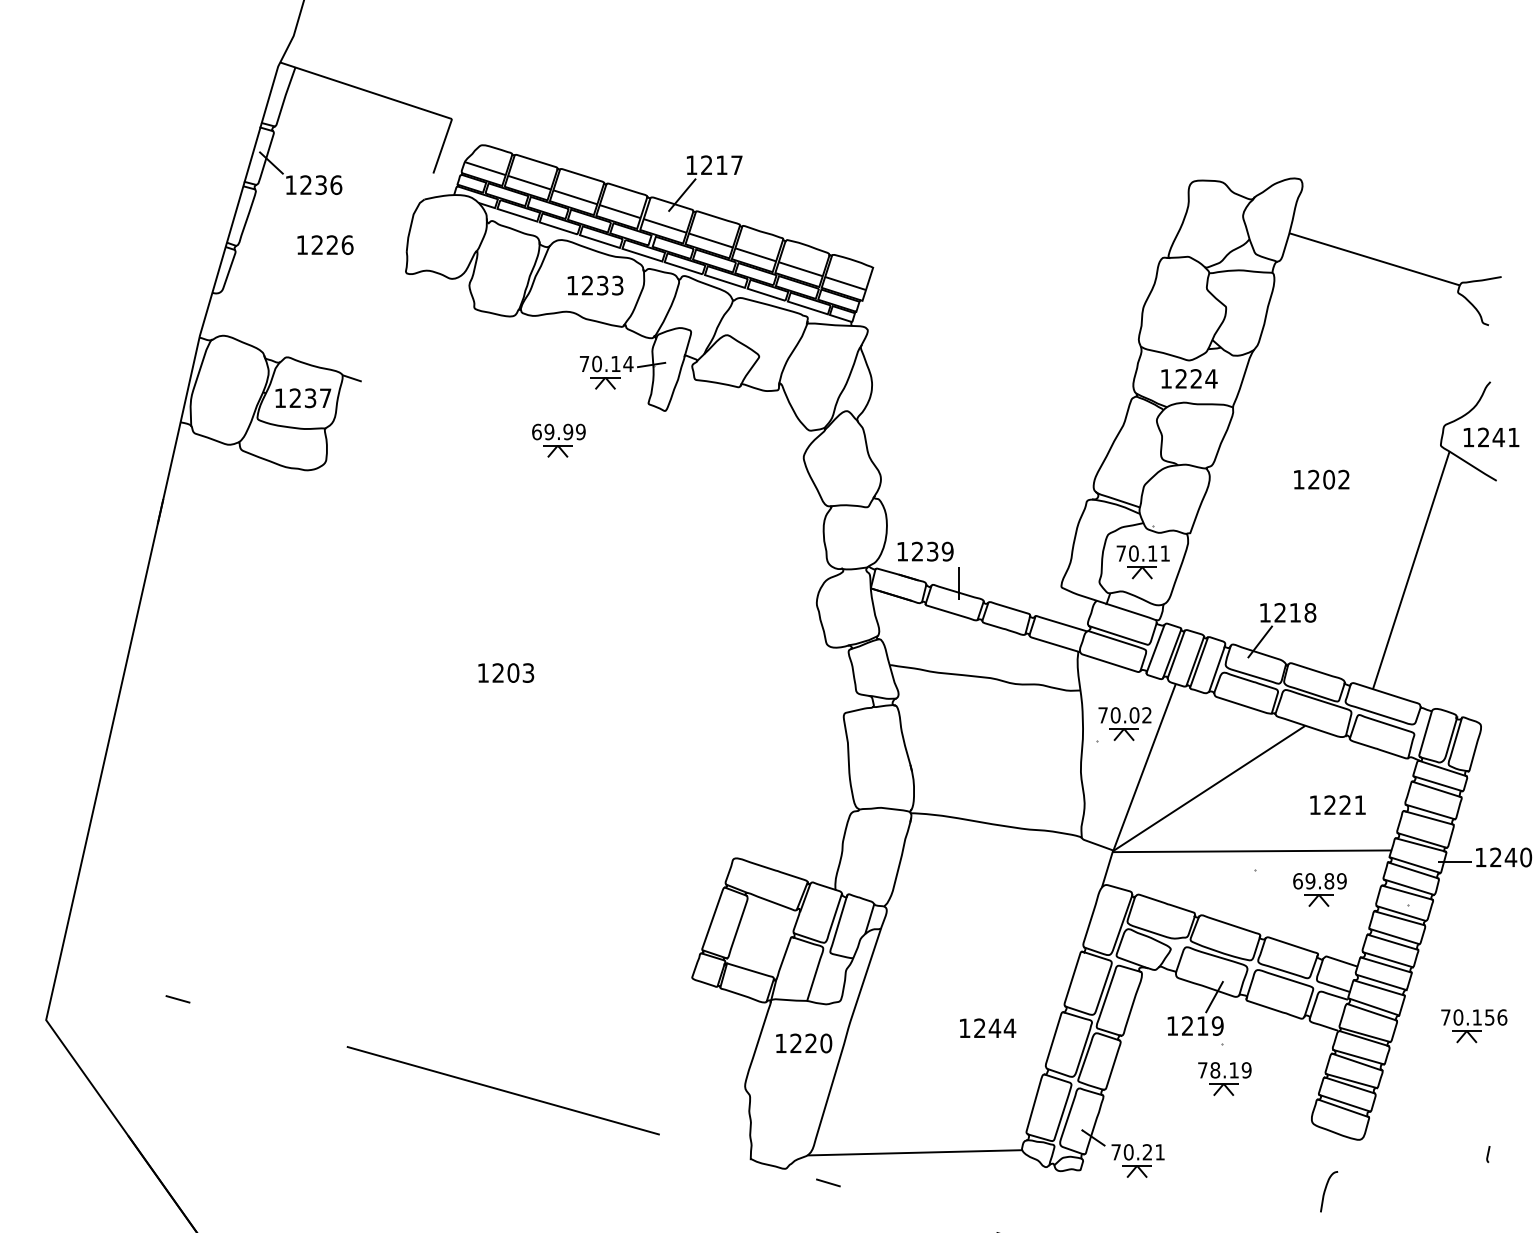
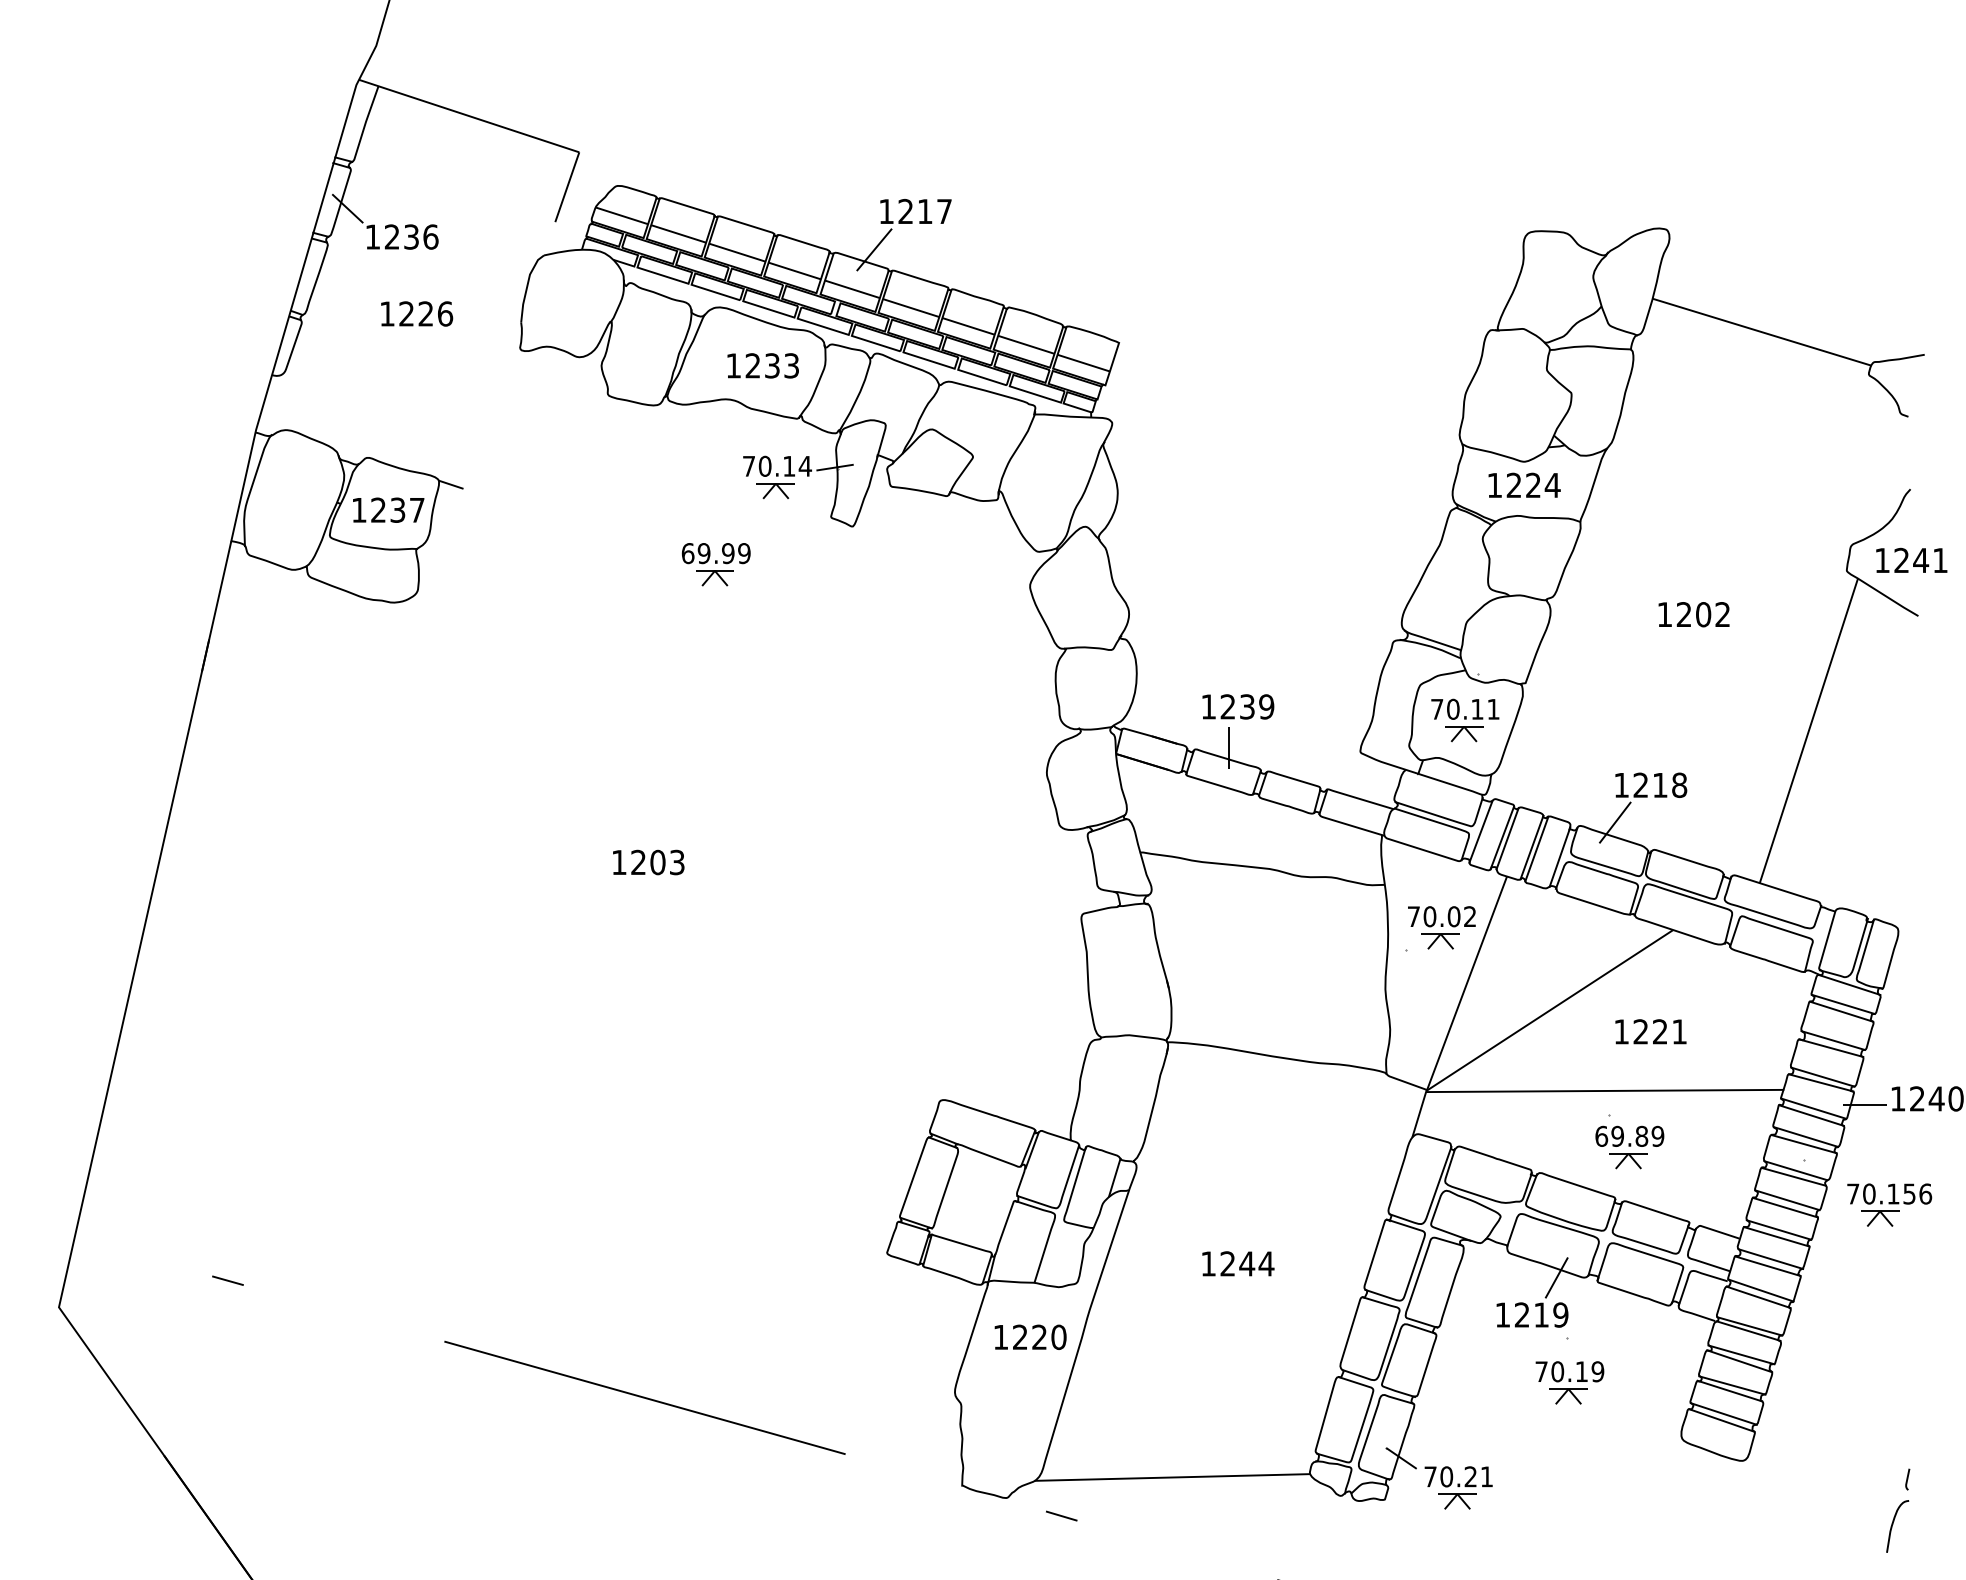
text: (925, 551) -> (1238, 706), moved
text: (1337, 804) -> (1650, 1031), moved
part: (1319, 889) -> (1629, 1147), moved
part: (1474, 1025) -> (1889, 1204), moved
text: (988, 1028) -> (1238, 1263), moved
text: (1215, 1070) -> (1557, 1371), 78.19 -> 70.19
curve: (1325, 1190) -> (1893, 1524), moved

